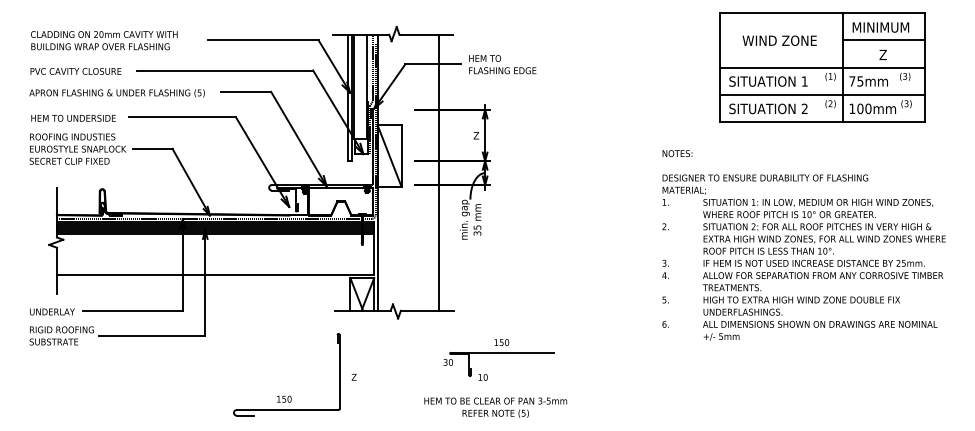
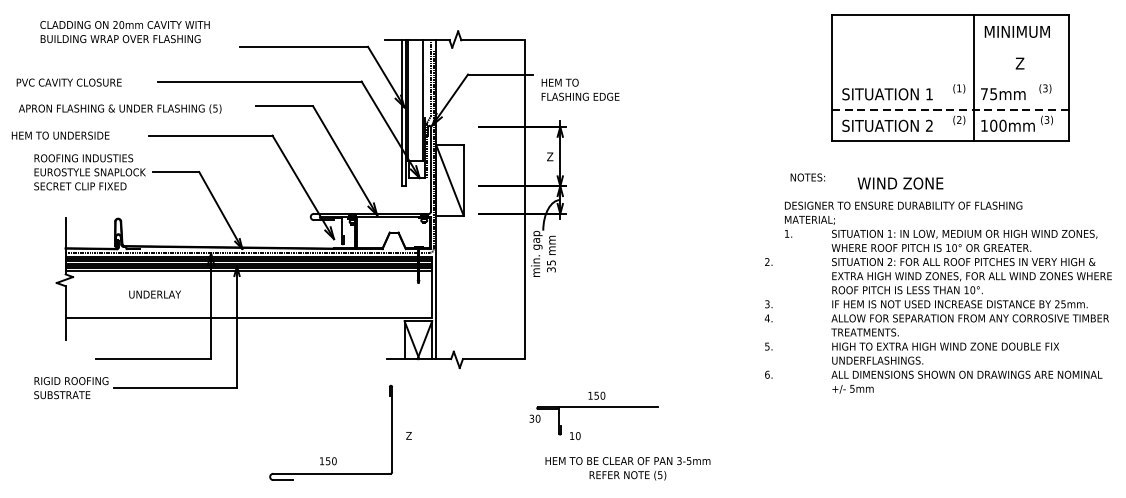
text: (104, 40) -> (125, 31), moved
text: (779, 40) -> (900, 183), moved
line: (884, 40) -> (1021, 46), removed
text: (502, 64) -> (580, 89), moved
line: (822, 67) -> (949, 78), removed
text: (75, 71) -> (68, 82), moved
text: (116, 93) -> (119, 109), moved
line: (822, 95) -> (949, 110), solid -> dashed
text: (73, 117) -> (60, 134), moved
text: (677, 153) -> (807, 177), moved
line: (439, 172) -> (524, 199), moved
text: (803, 257) -> (947, 297), moved
text: (52, 311) -> (155, 294), moved
part: (498, 359) -> (593, 415), moved
text: (495, 407) -> (627, 468), moved

